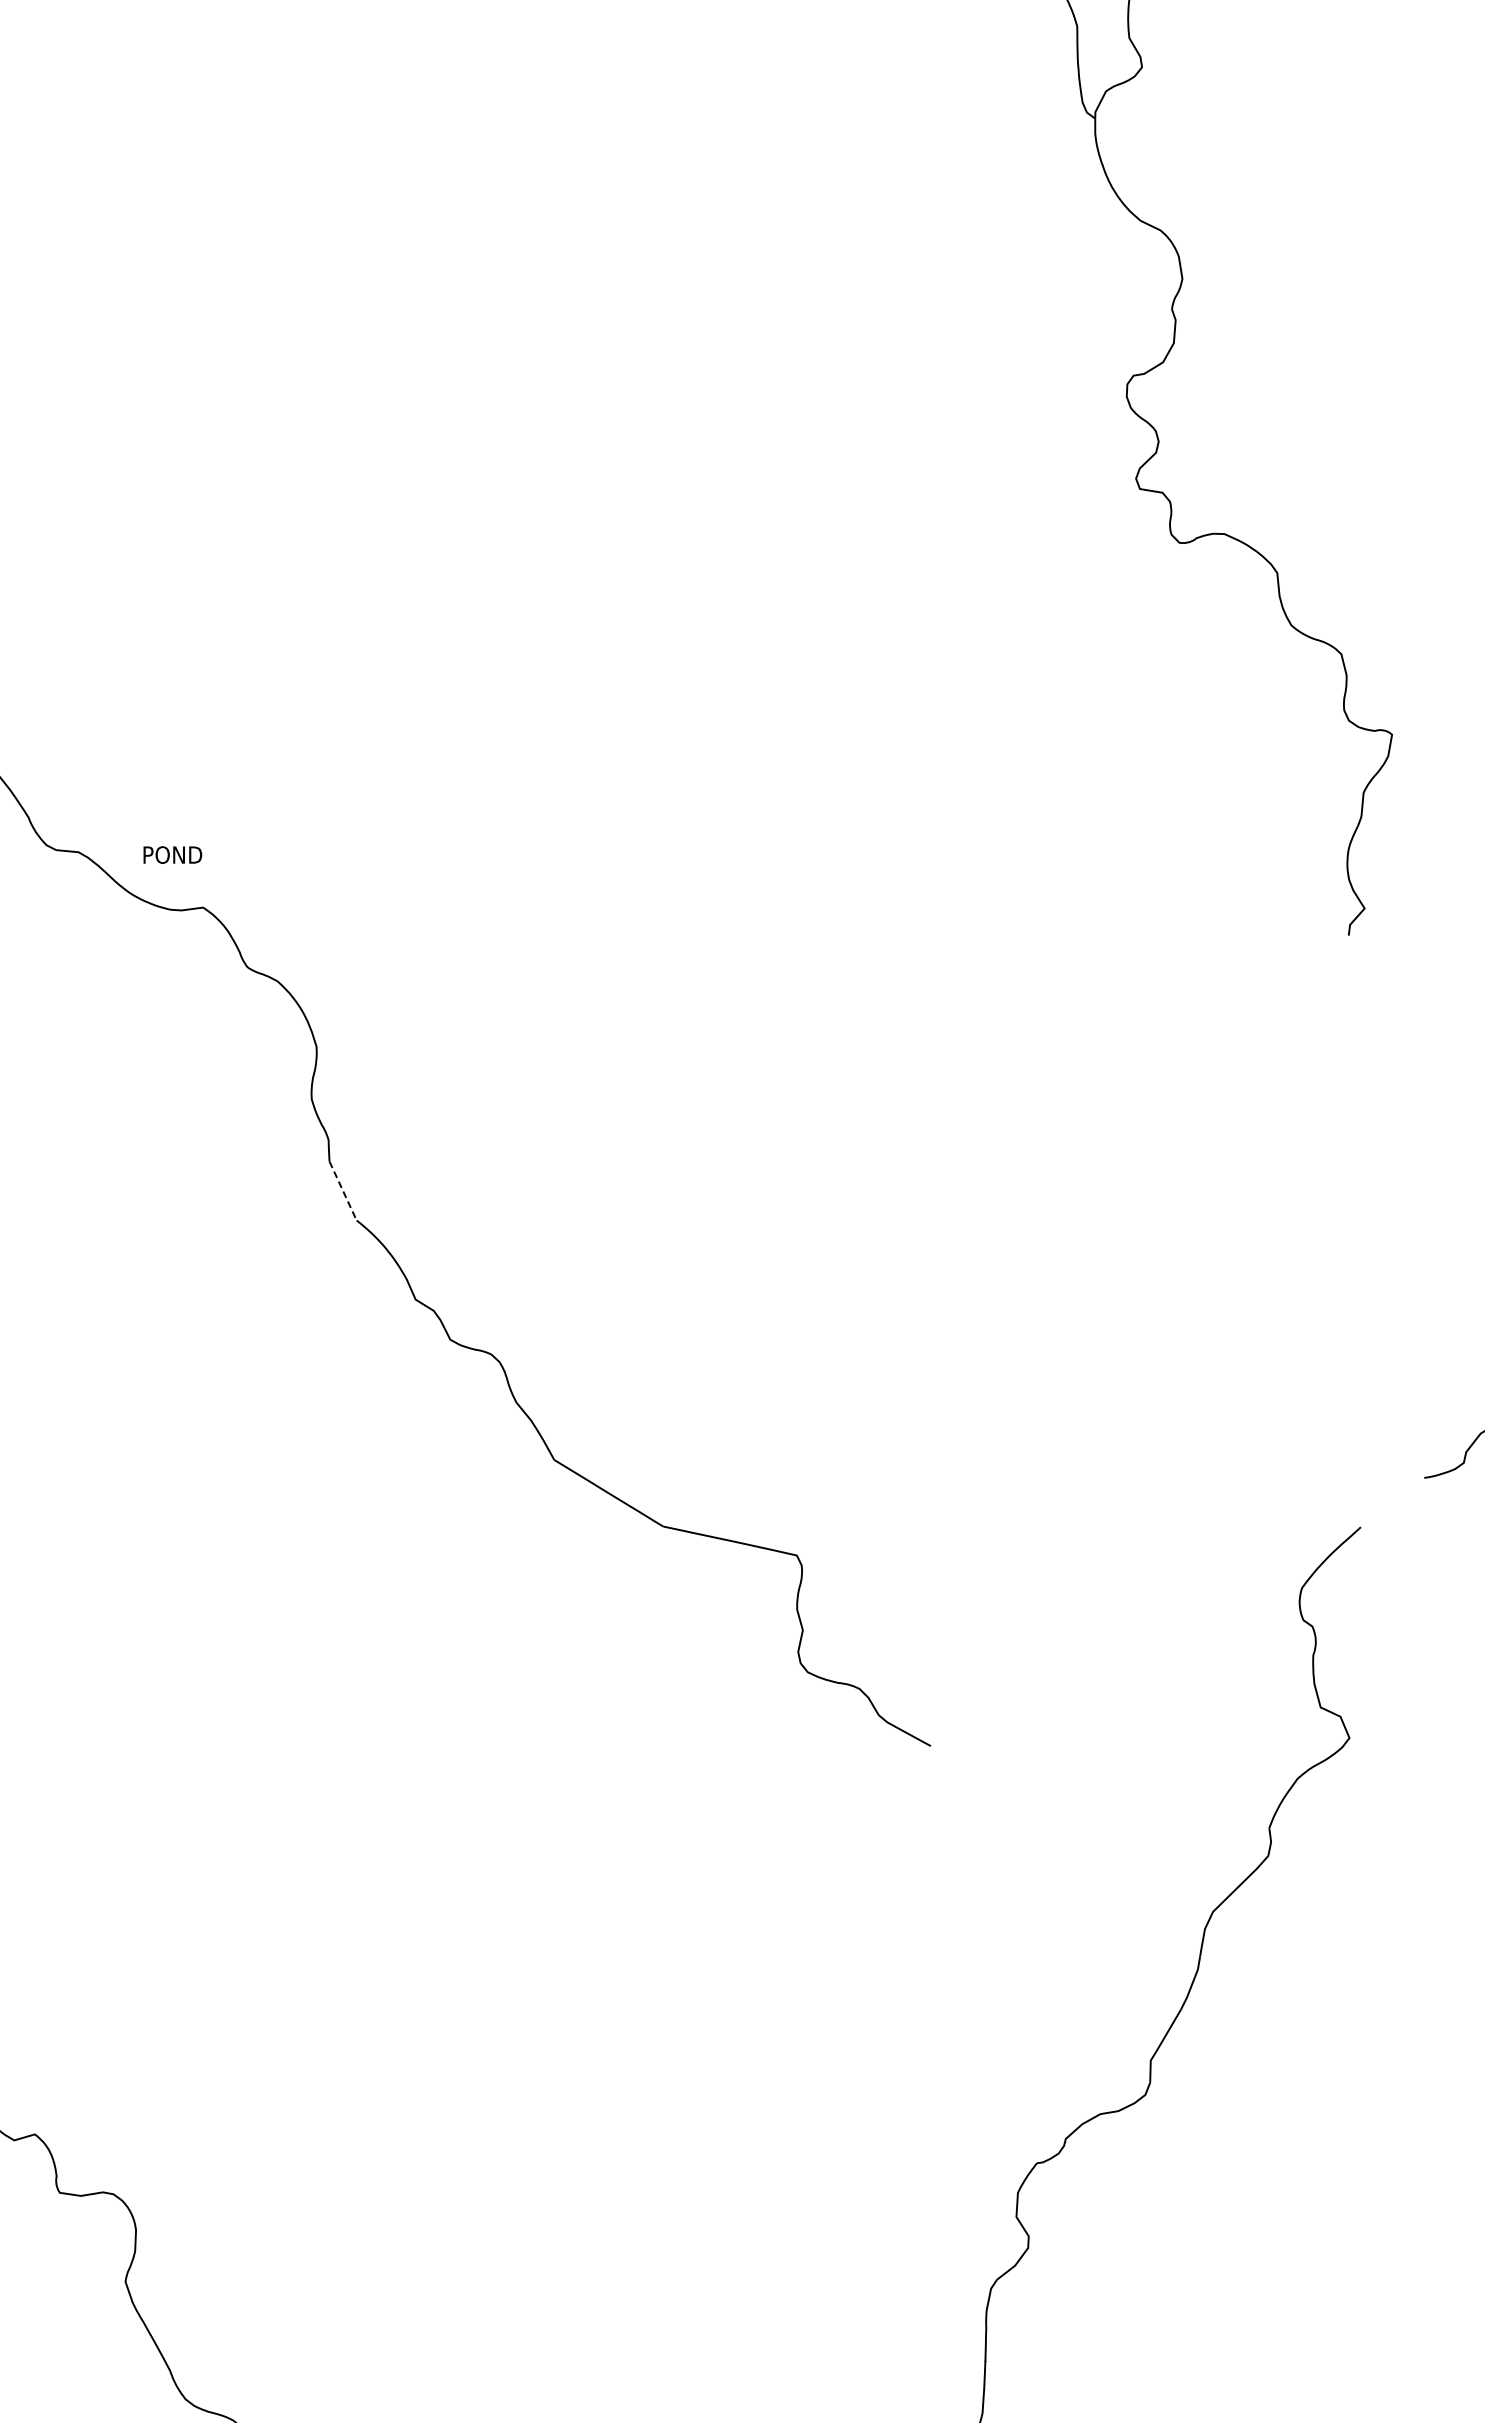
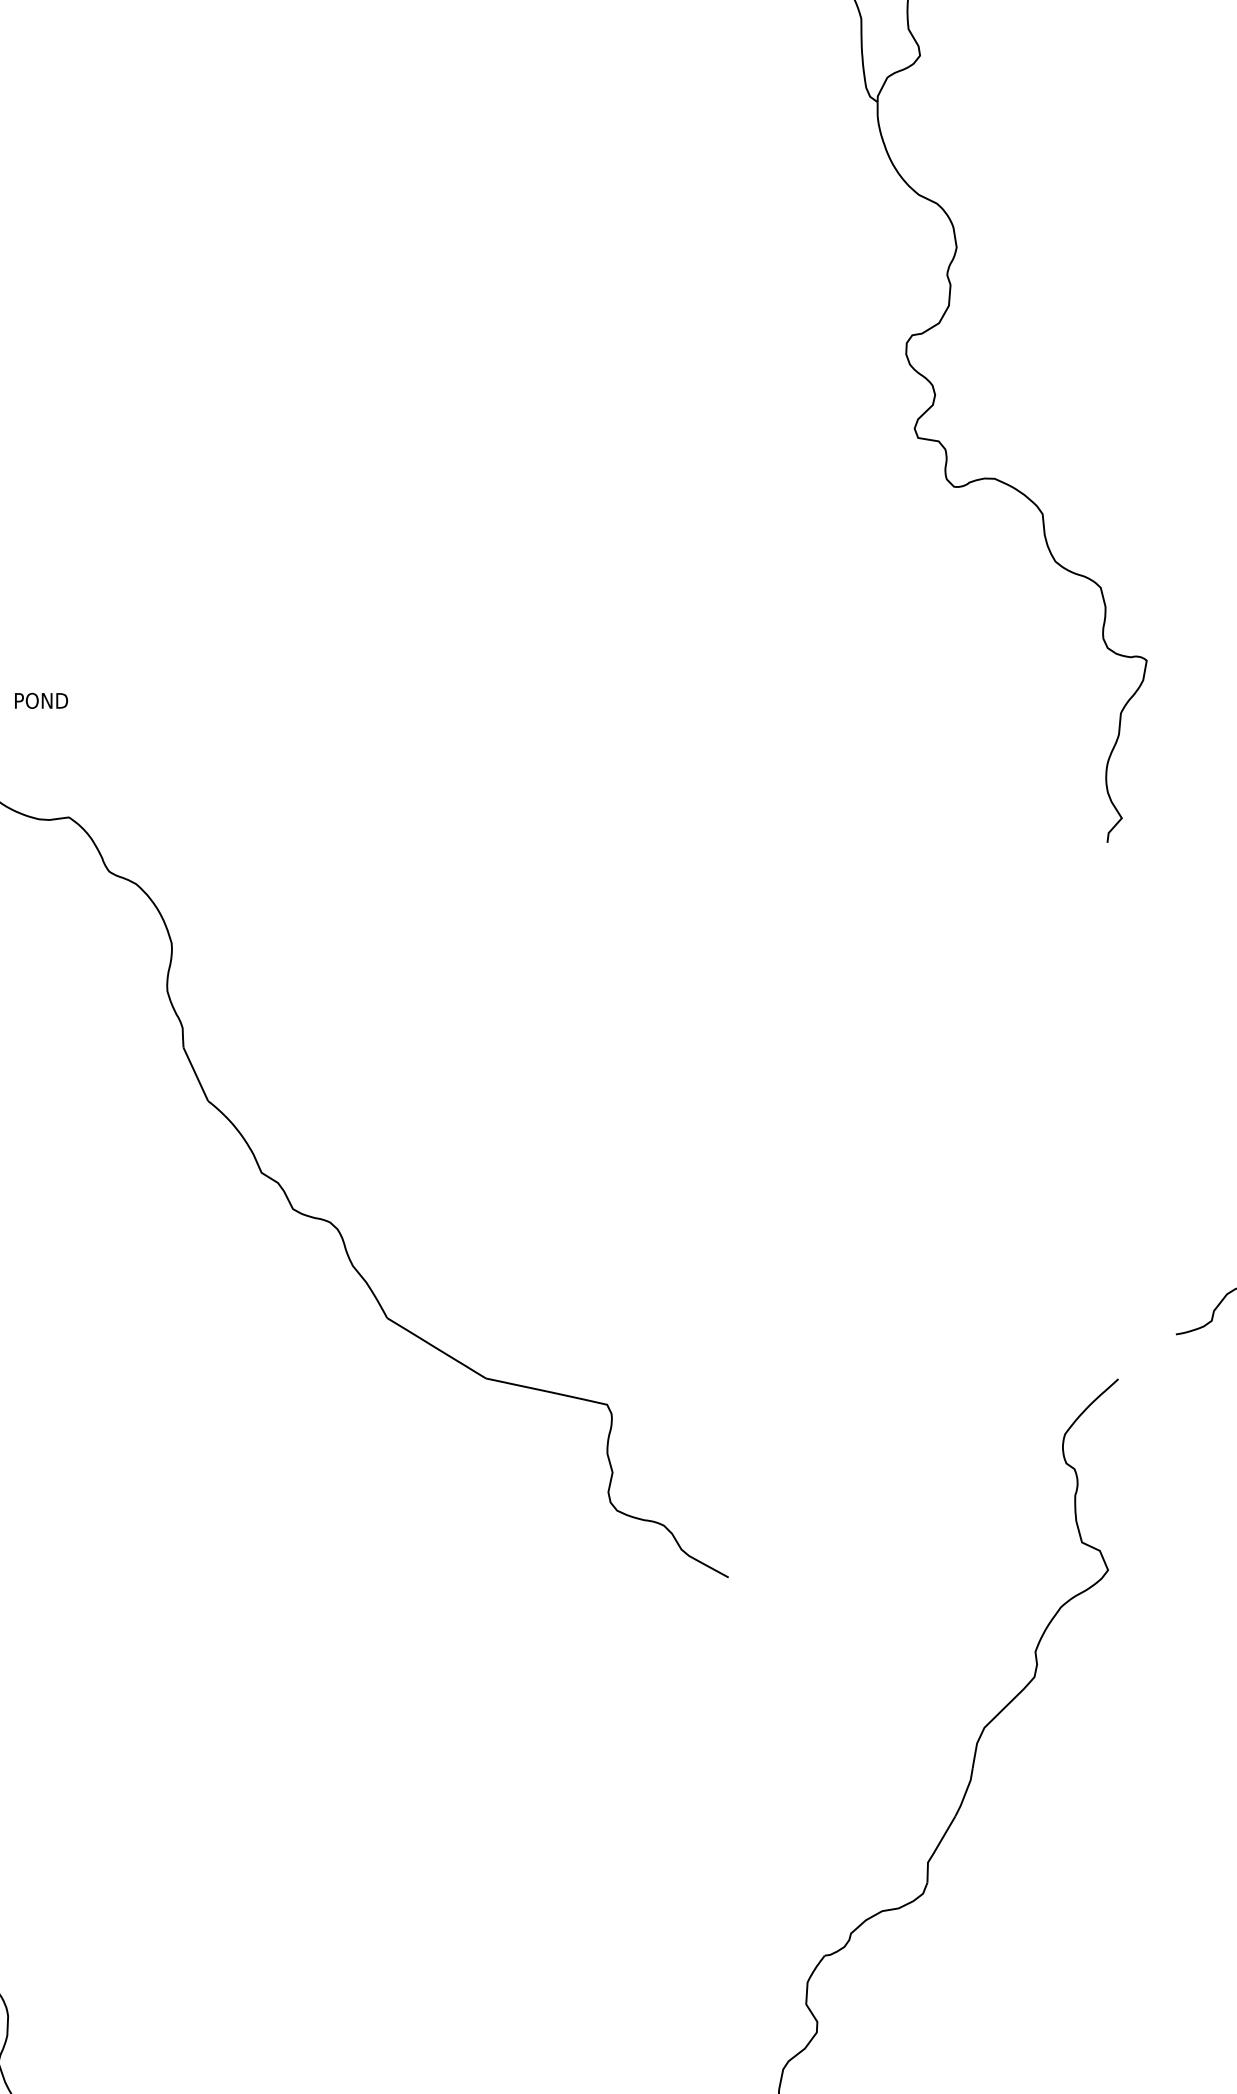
text: (172, 854) -> (41, 700), moved
line: (343, 1191) -> (196, 1074), dashed -> solid

